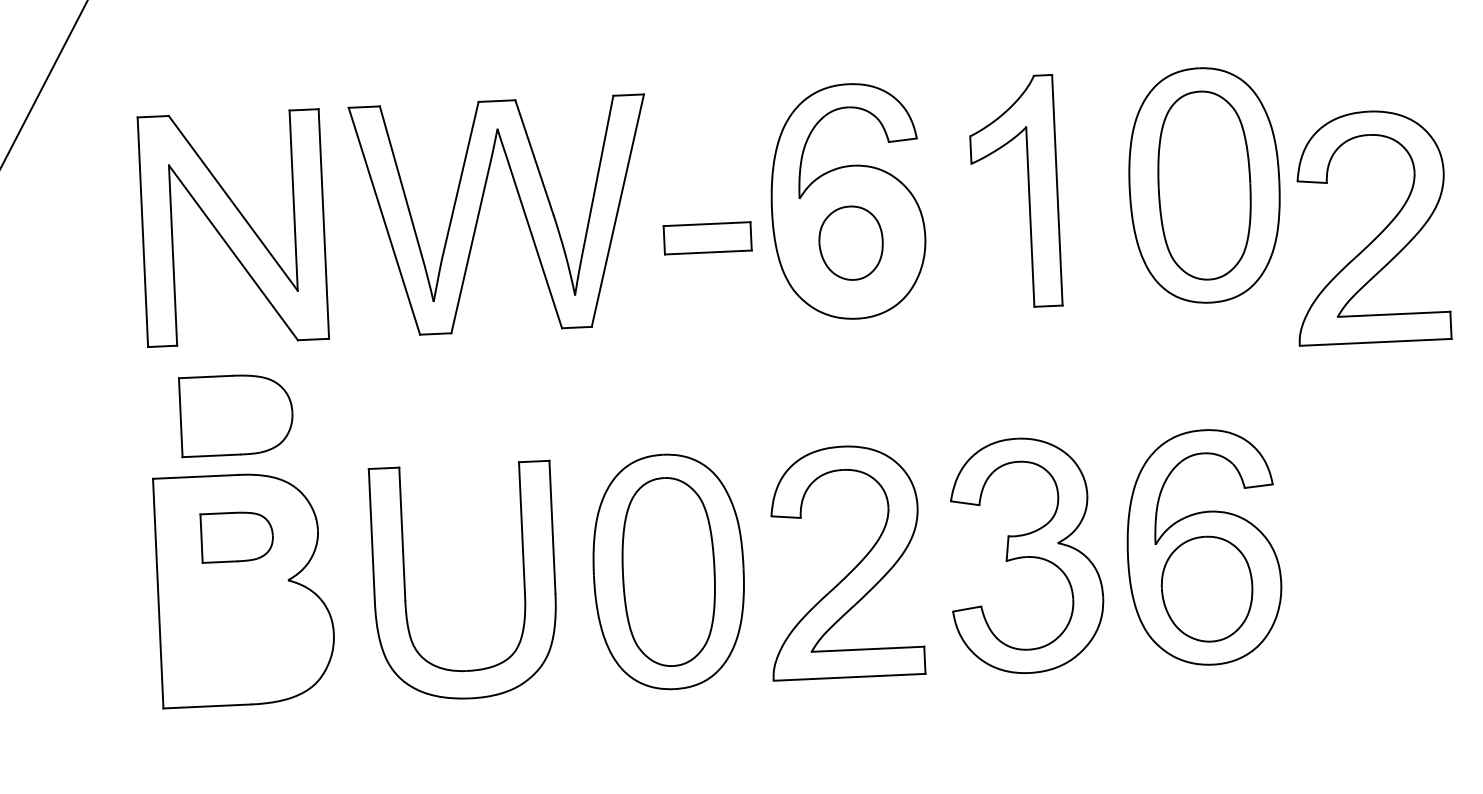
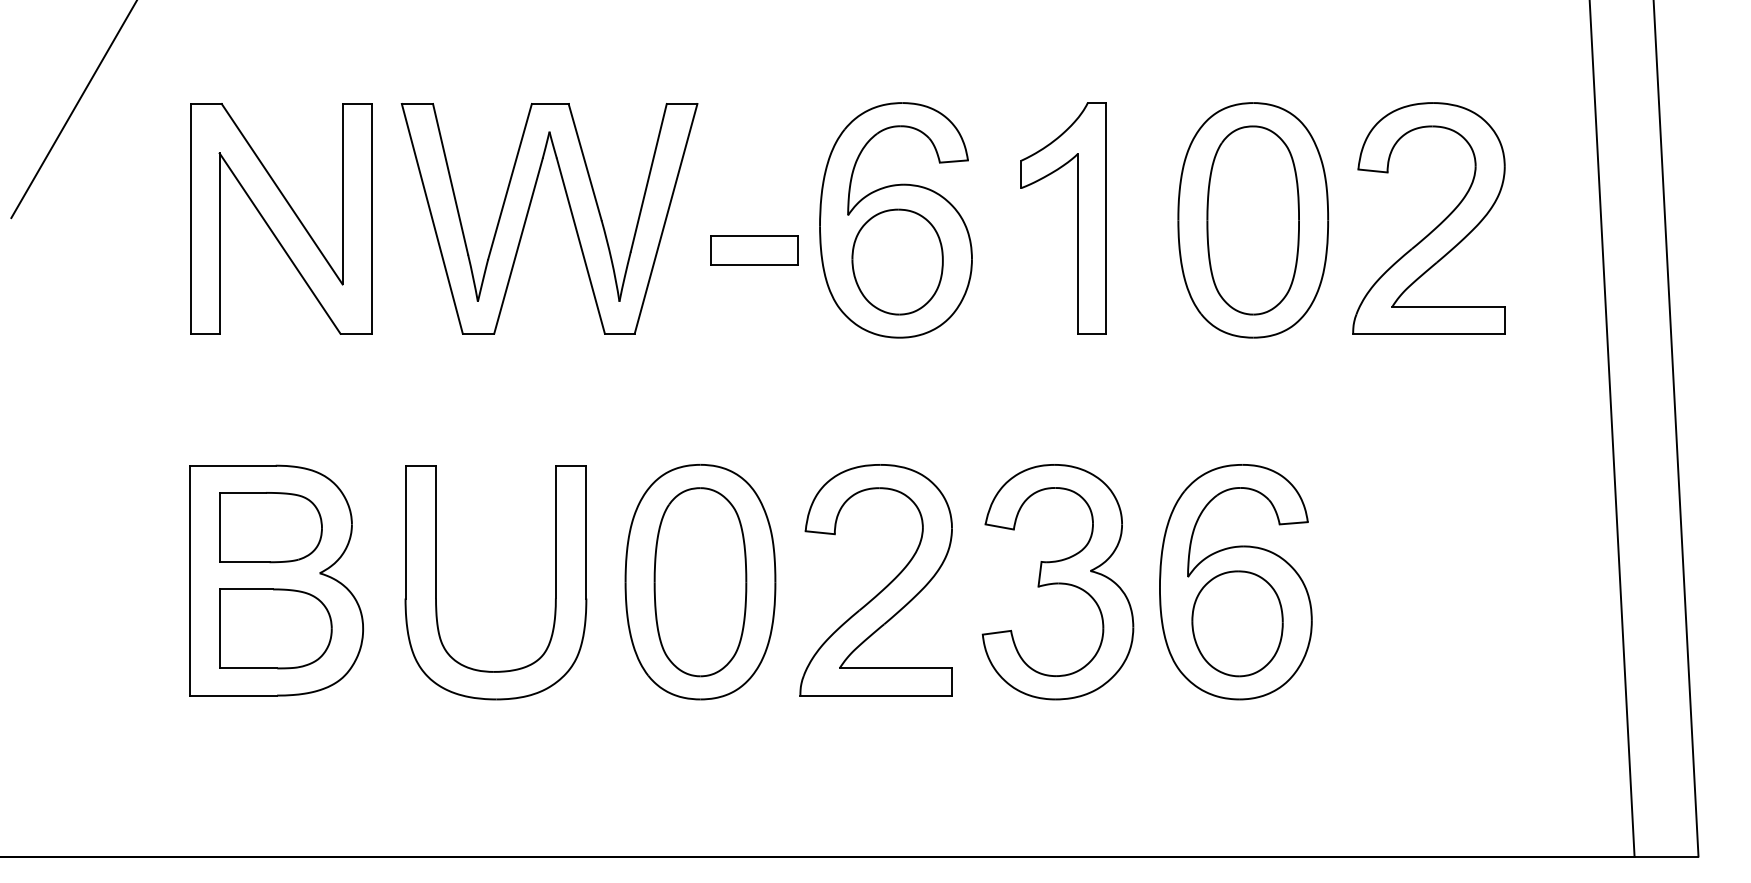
part: (1378, 234) -> (1436, 226), moved
part: (851, 242) -> (897, 261), size x1.43
part: (236, 414) -> (275, 628), moved
part: (236, 536) -> (270, 527), size x1.43

